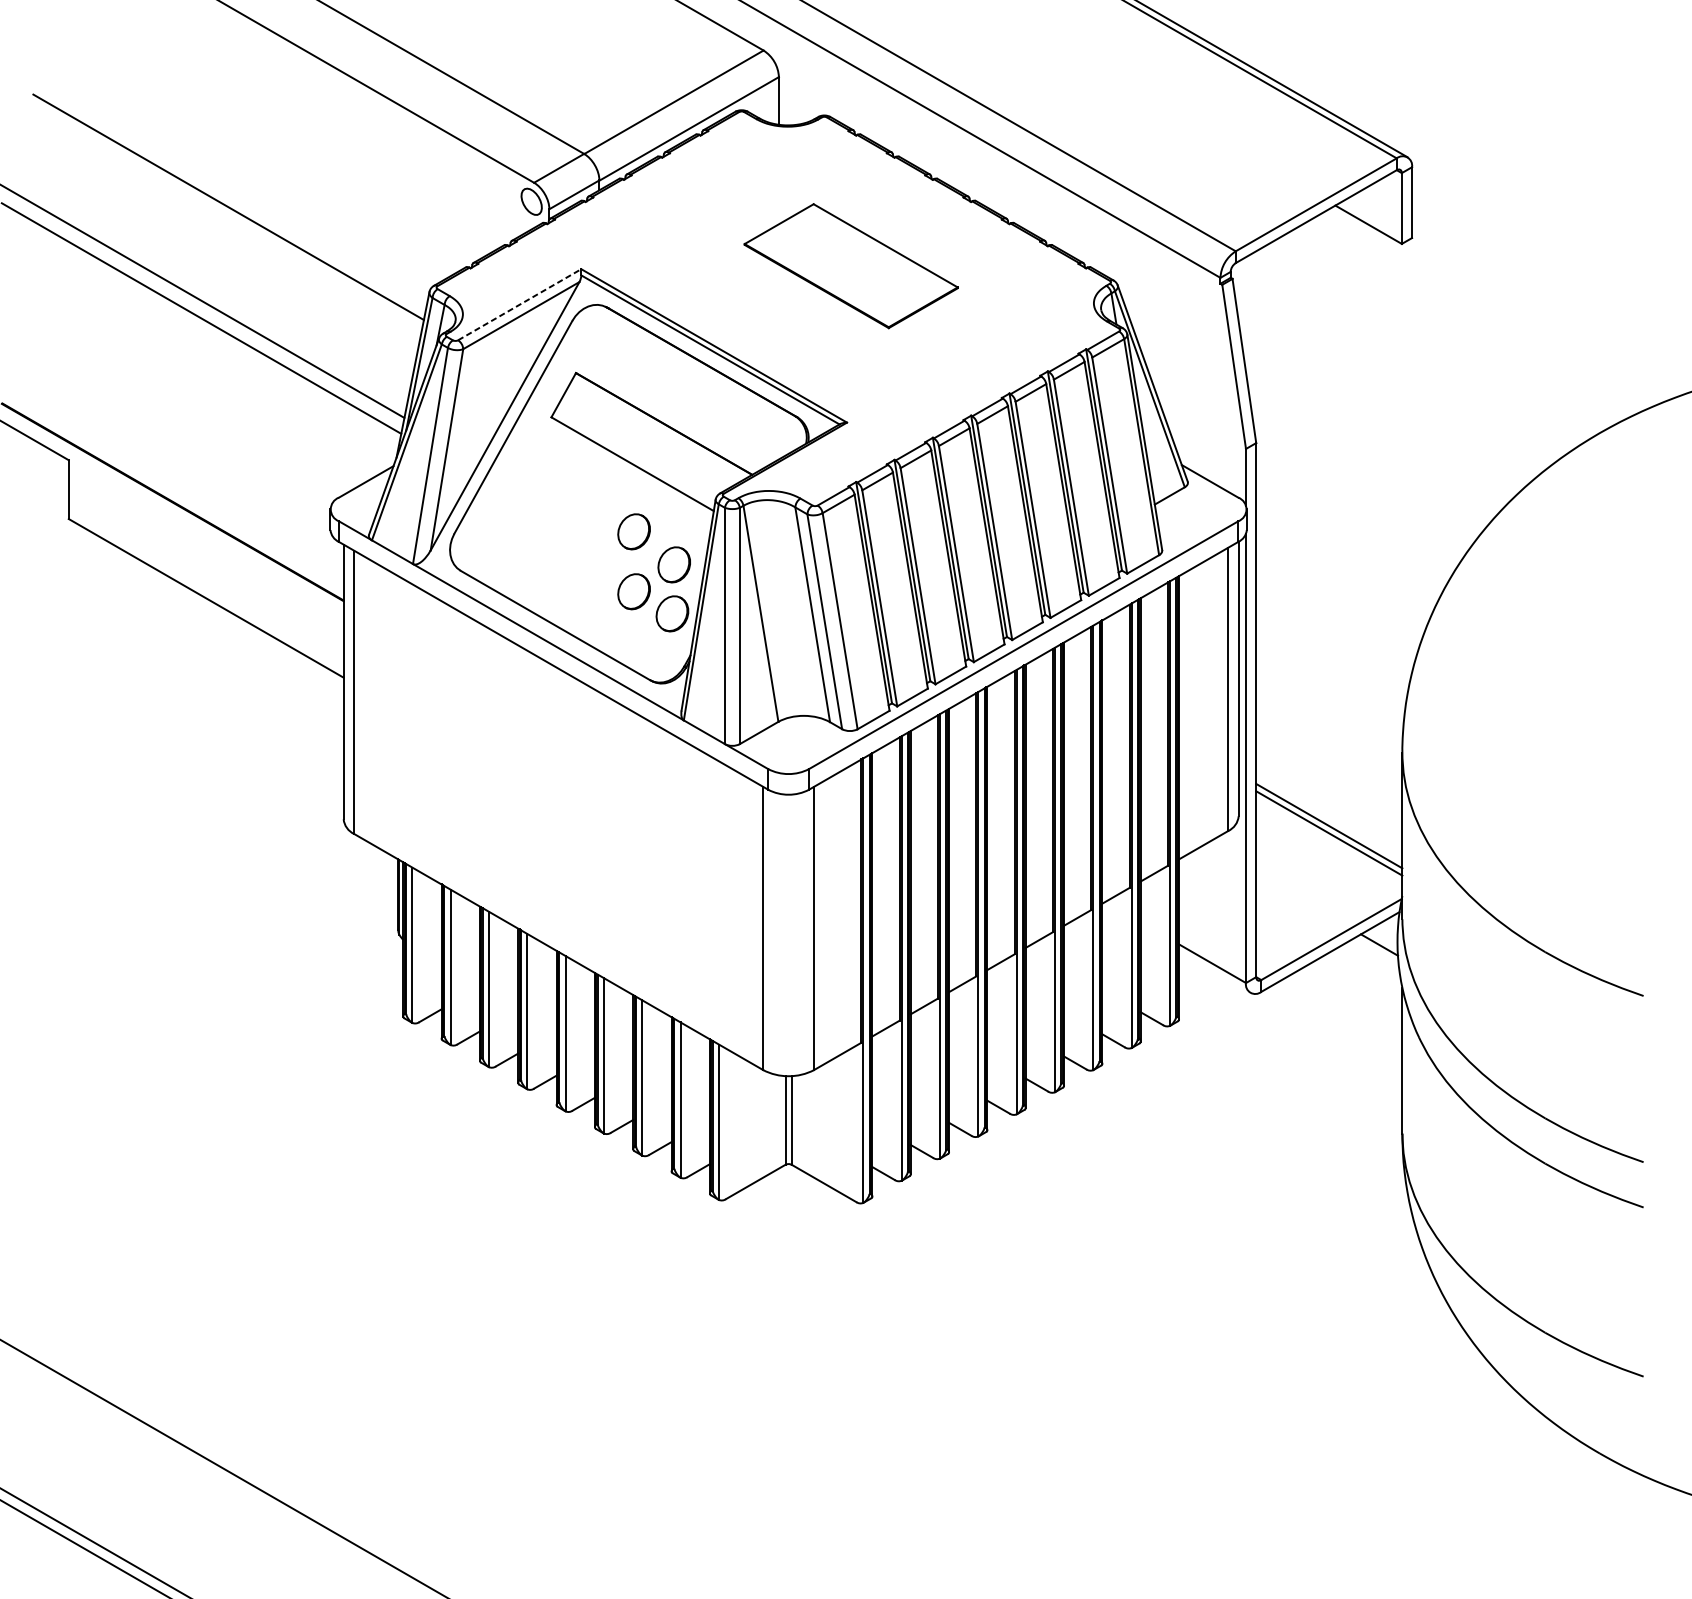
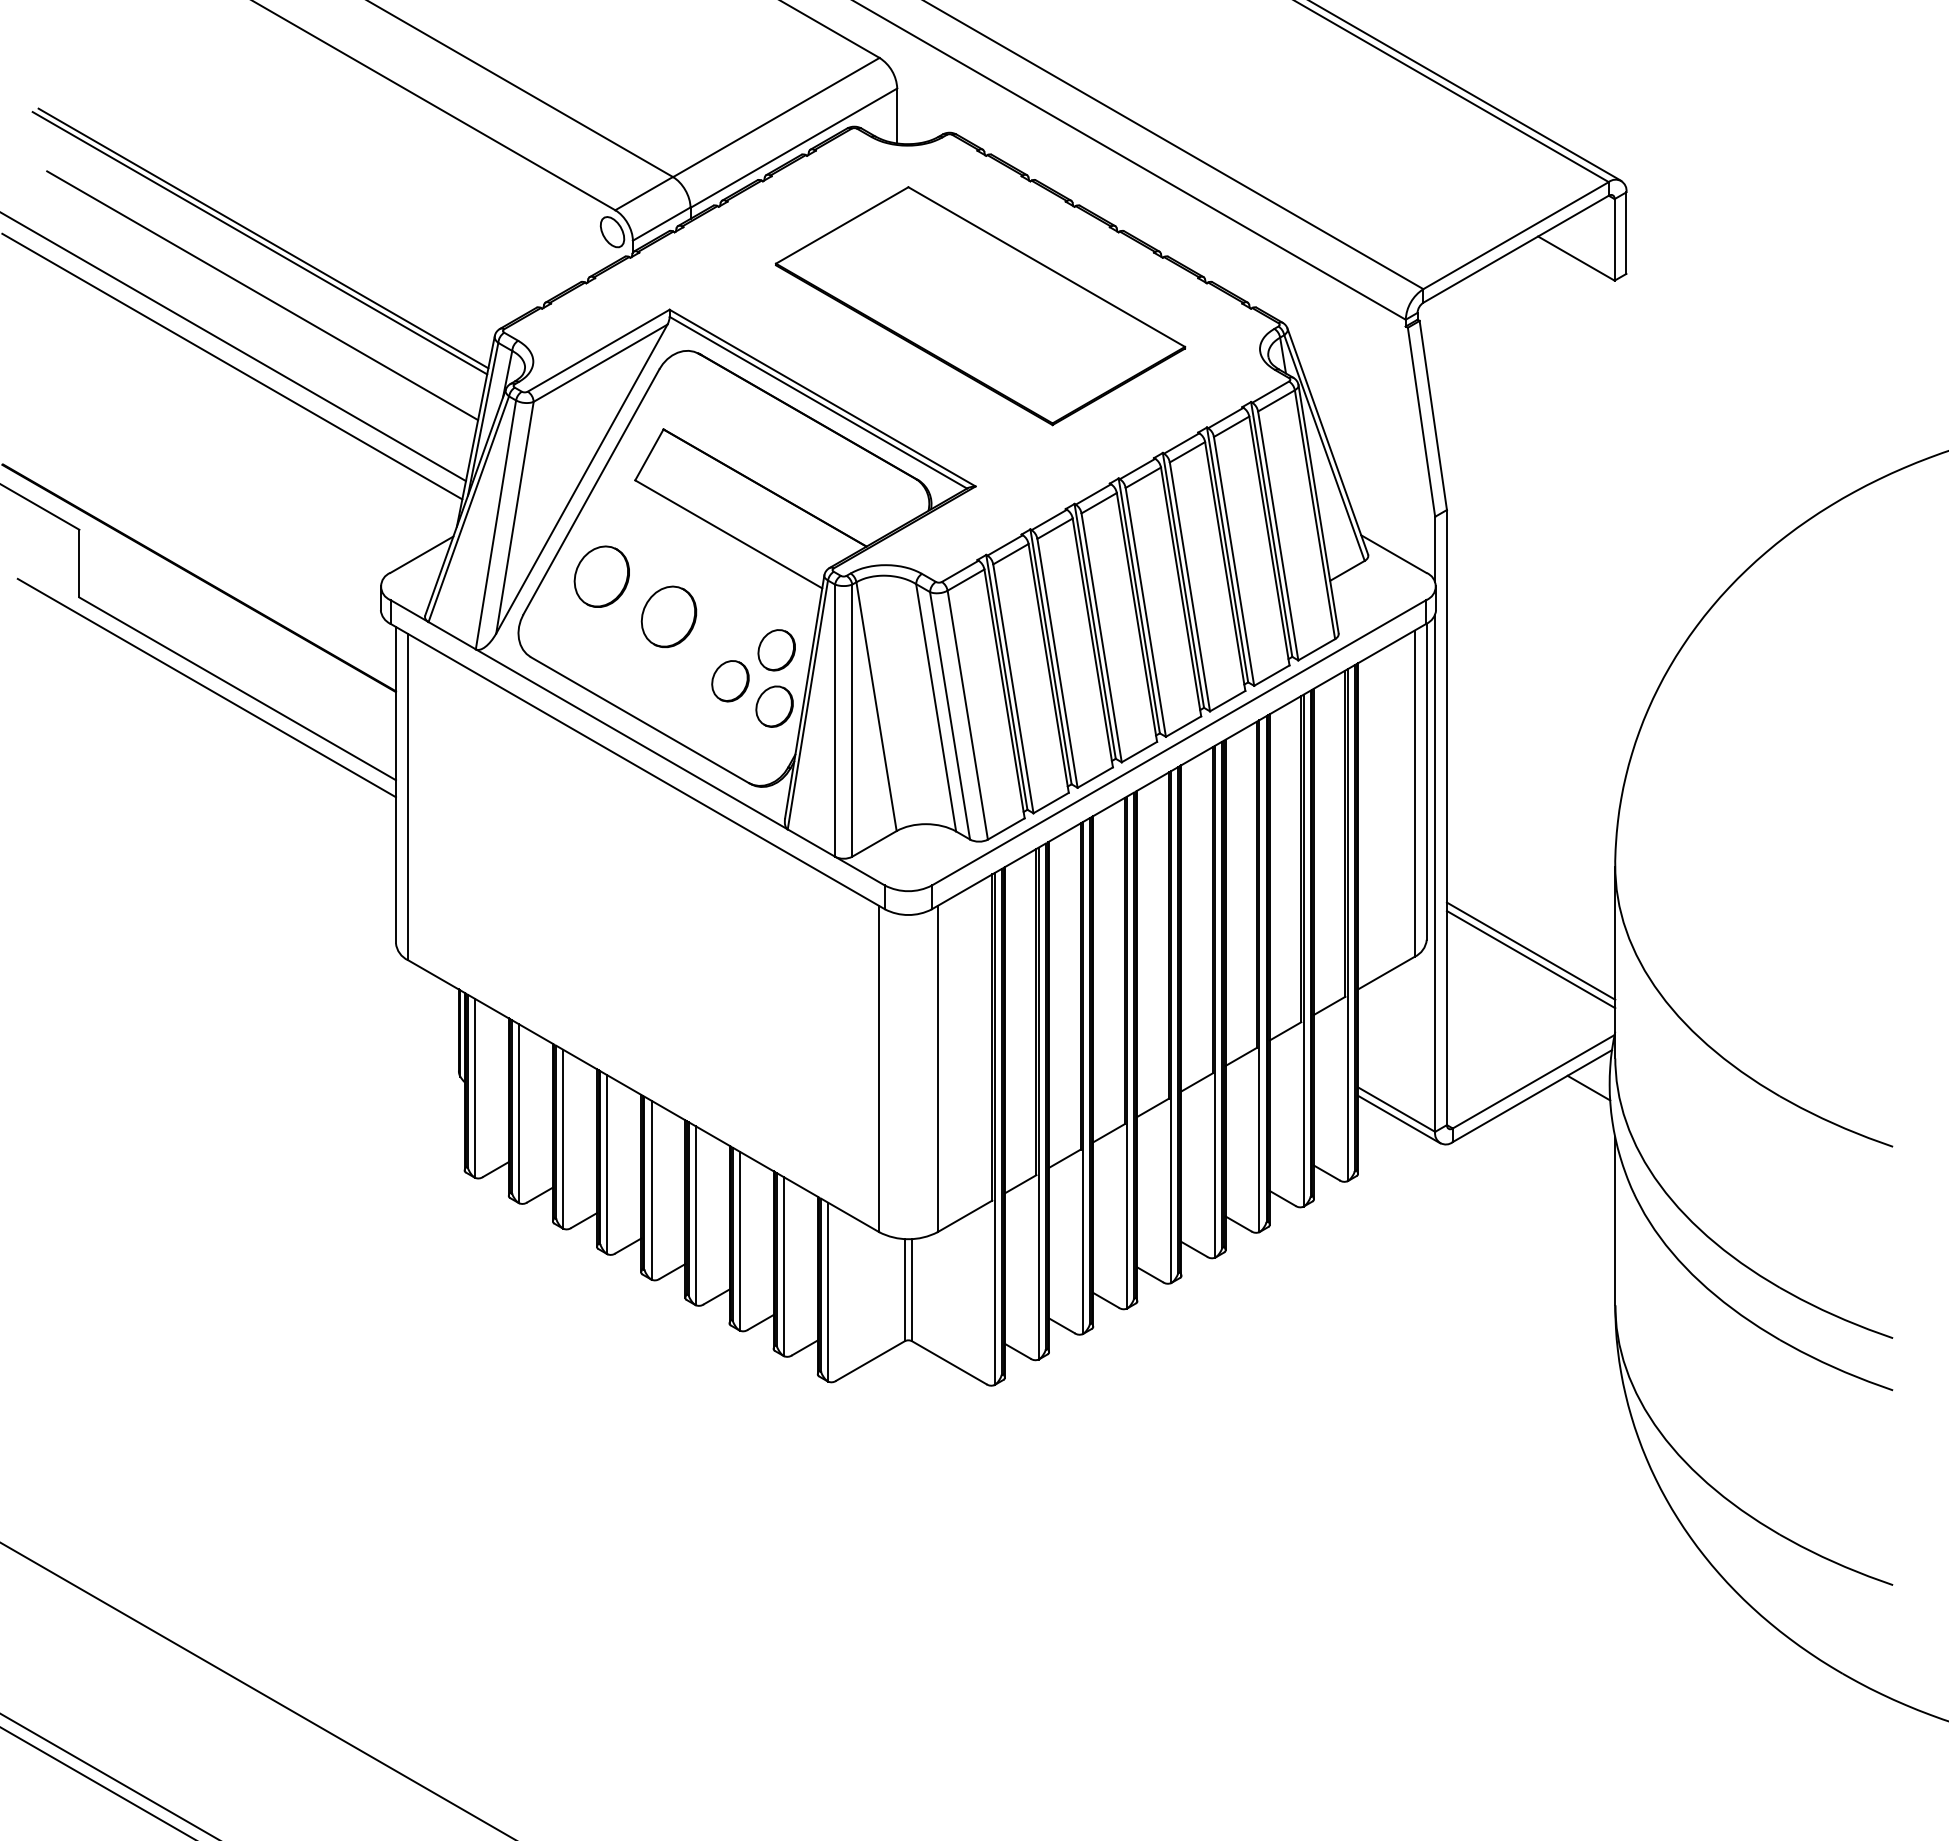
line: (225, 211) -> (259, 243), added
line: (227, 256) -> (262, 295), added
part: (851, 266) -> (980, 306), size x1.67
line: (519, 304) -> (598, 350), dashed -> solid
part: (522, 500) -> (601, 576), added
part: (634, 532) -> (730, 612), removed
part: (580, 535) -> (668, 616), added
line: (179, 597) -> (206, 687), added
line: (1215, 972) -> (1399, 1119), added

